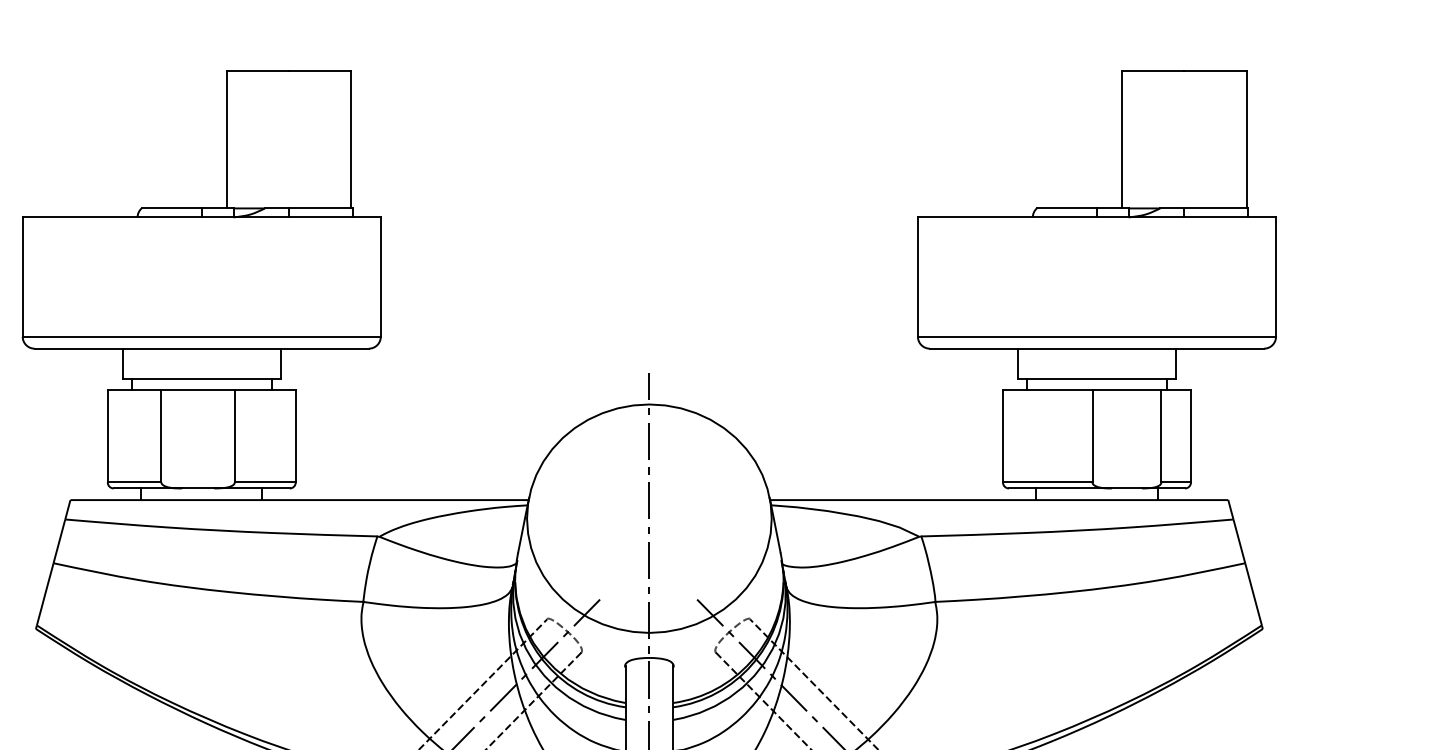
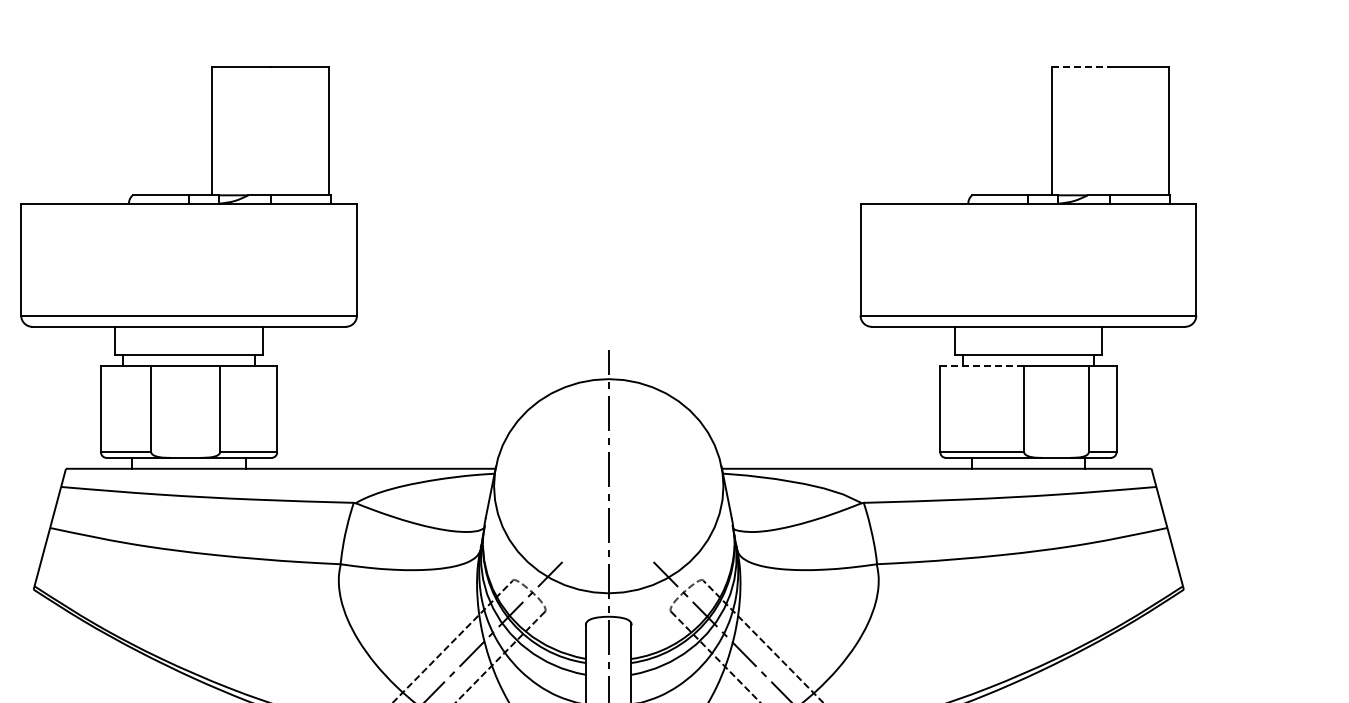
line: (1153, 71) -> (1081, 66), solid -> dashed
line: (1048, 389) -> (982, 365), solid -> dashed

